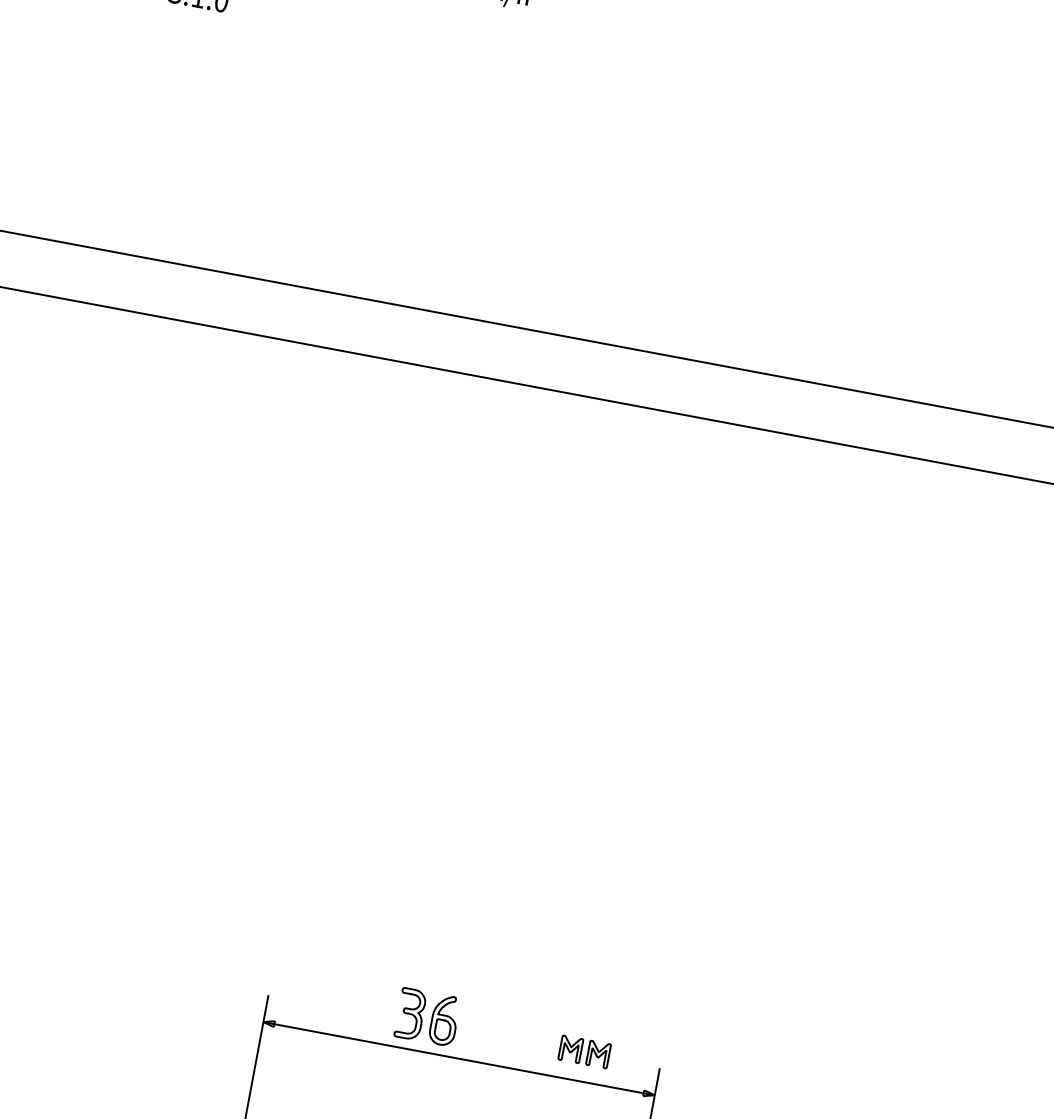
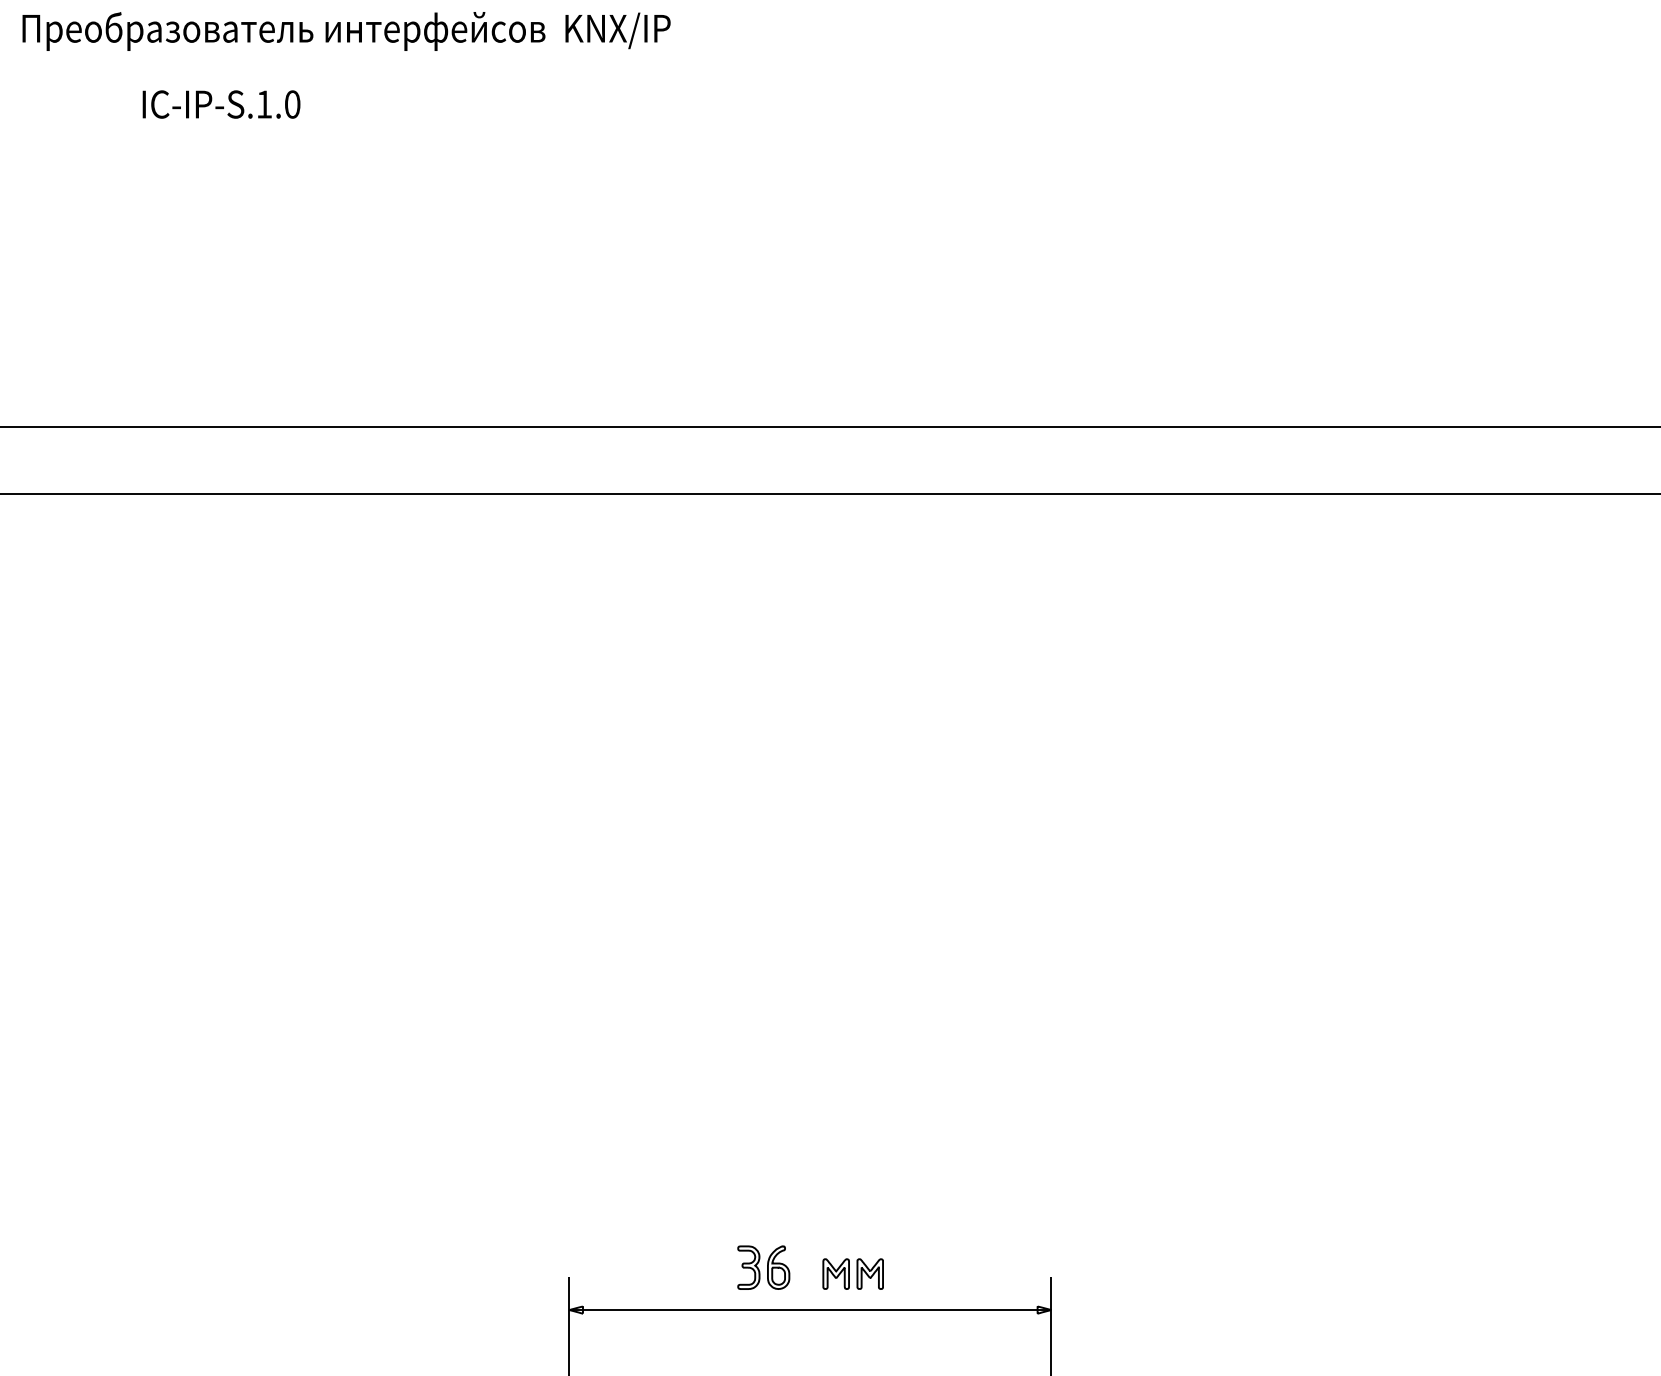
part: (427, 1017) -> (763, 1267), size x0.71
part: (584, 1051) -> (852, 1273), moved

